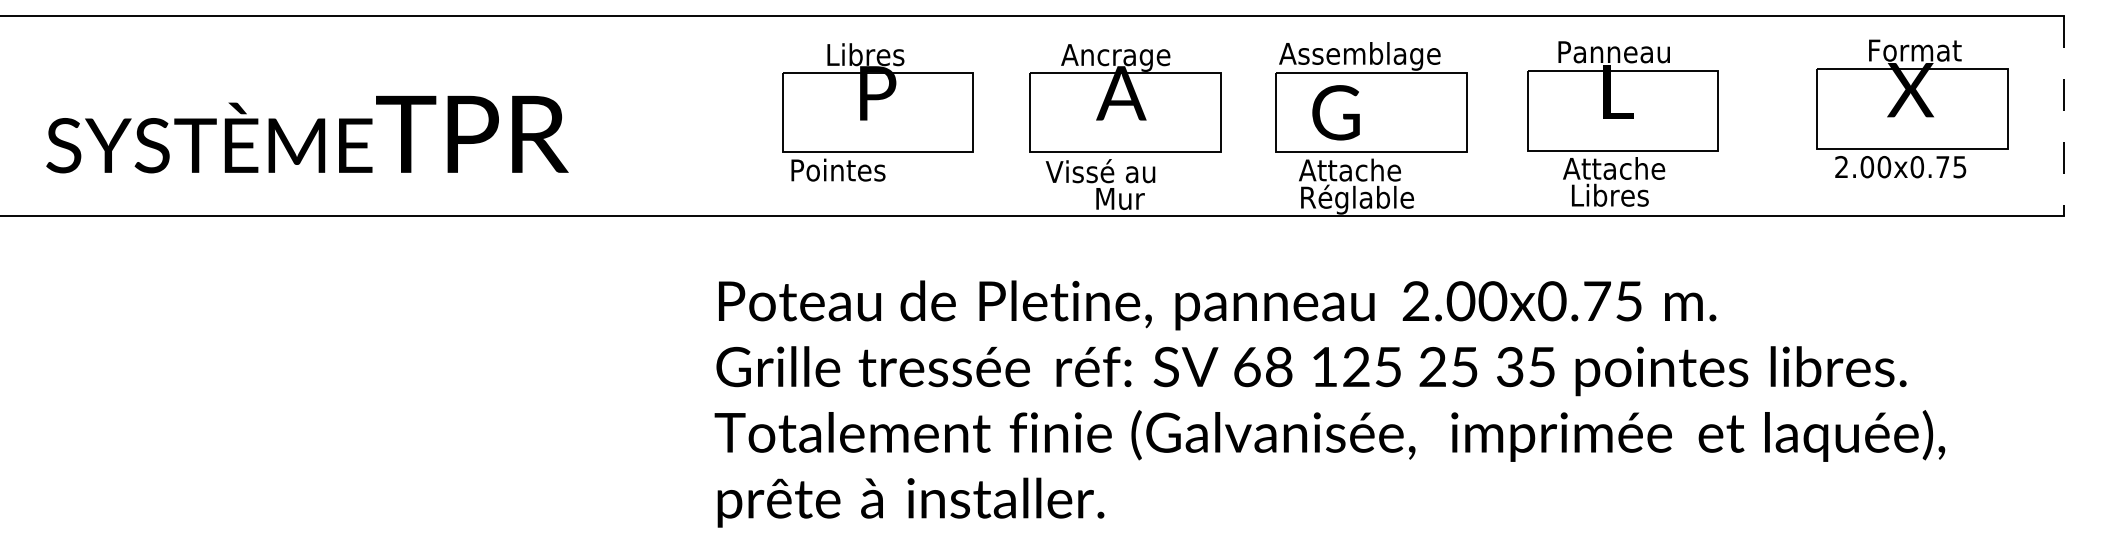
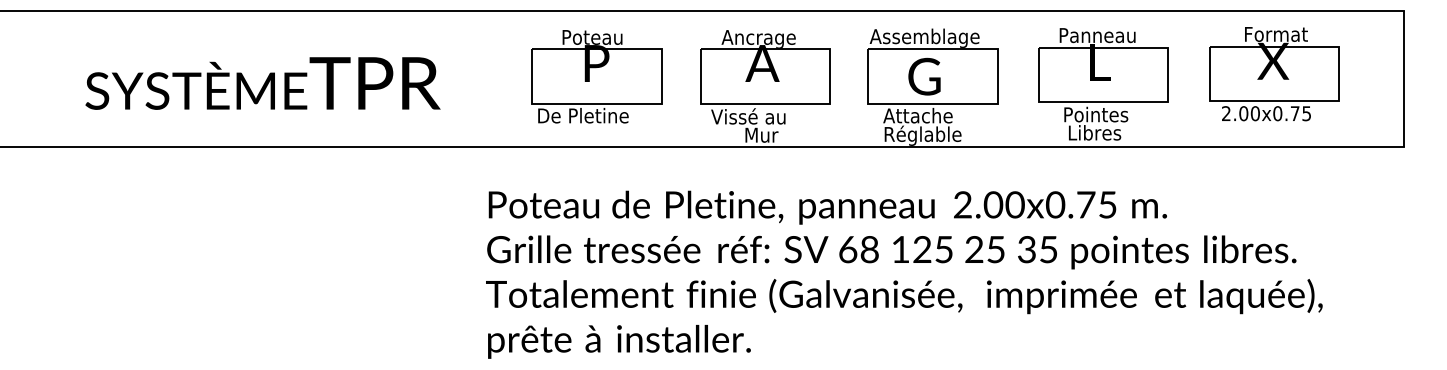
text: (872, 53) -> (593, 36), Libres -> Poteau
part: (1912, 109) -> (1274, 74), moved
text: (1336, 112) -> (924, 76), moved
line: (2063, 116) -> (1403, 79), dashed -> solid
text: (306, 134) -> (262, 83), moved
text: (1613, 168) -> (1097, 114), Attache -> Pointes
text: (859, 169) -> (584, 115), Pointes -> De Pletine

